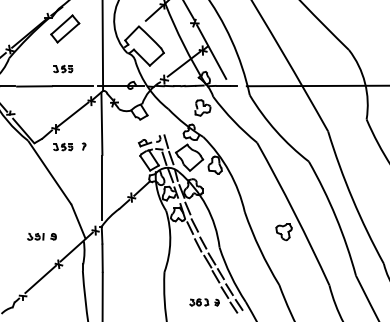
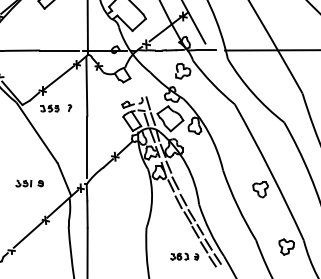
part: (63, 68) -> (50, 33), removed
part: (41, 236) -> (29, 183), moved
part: (311, 292) -> (286, 247), added

